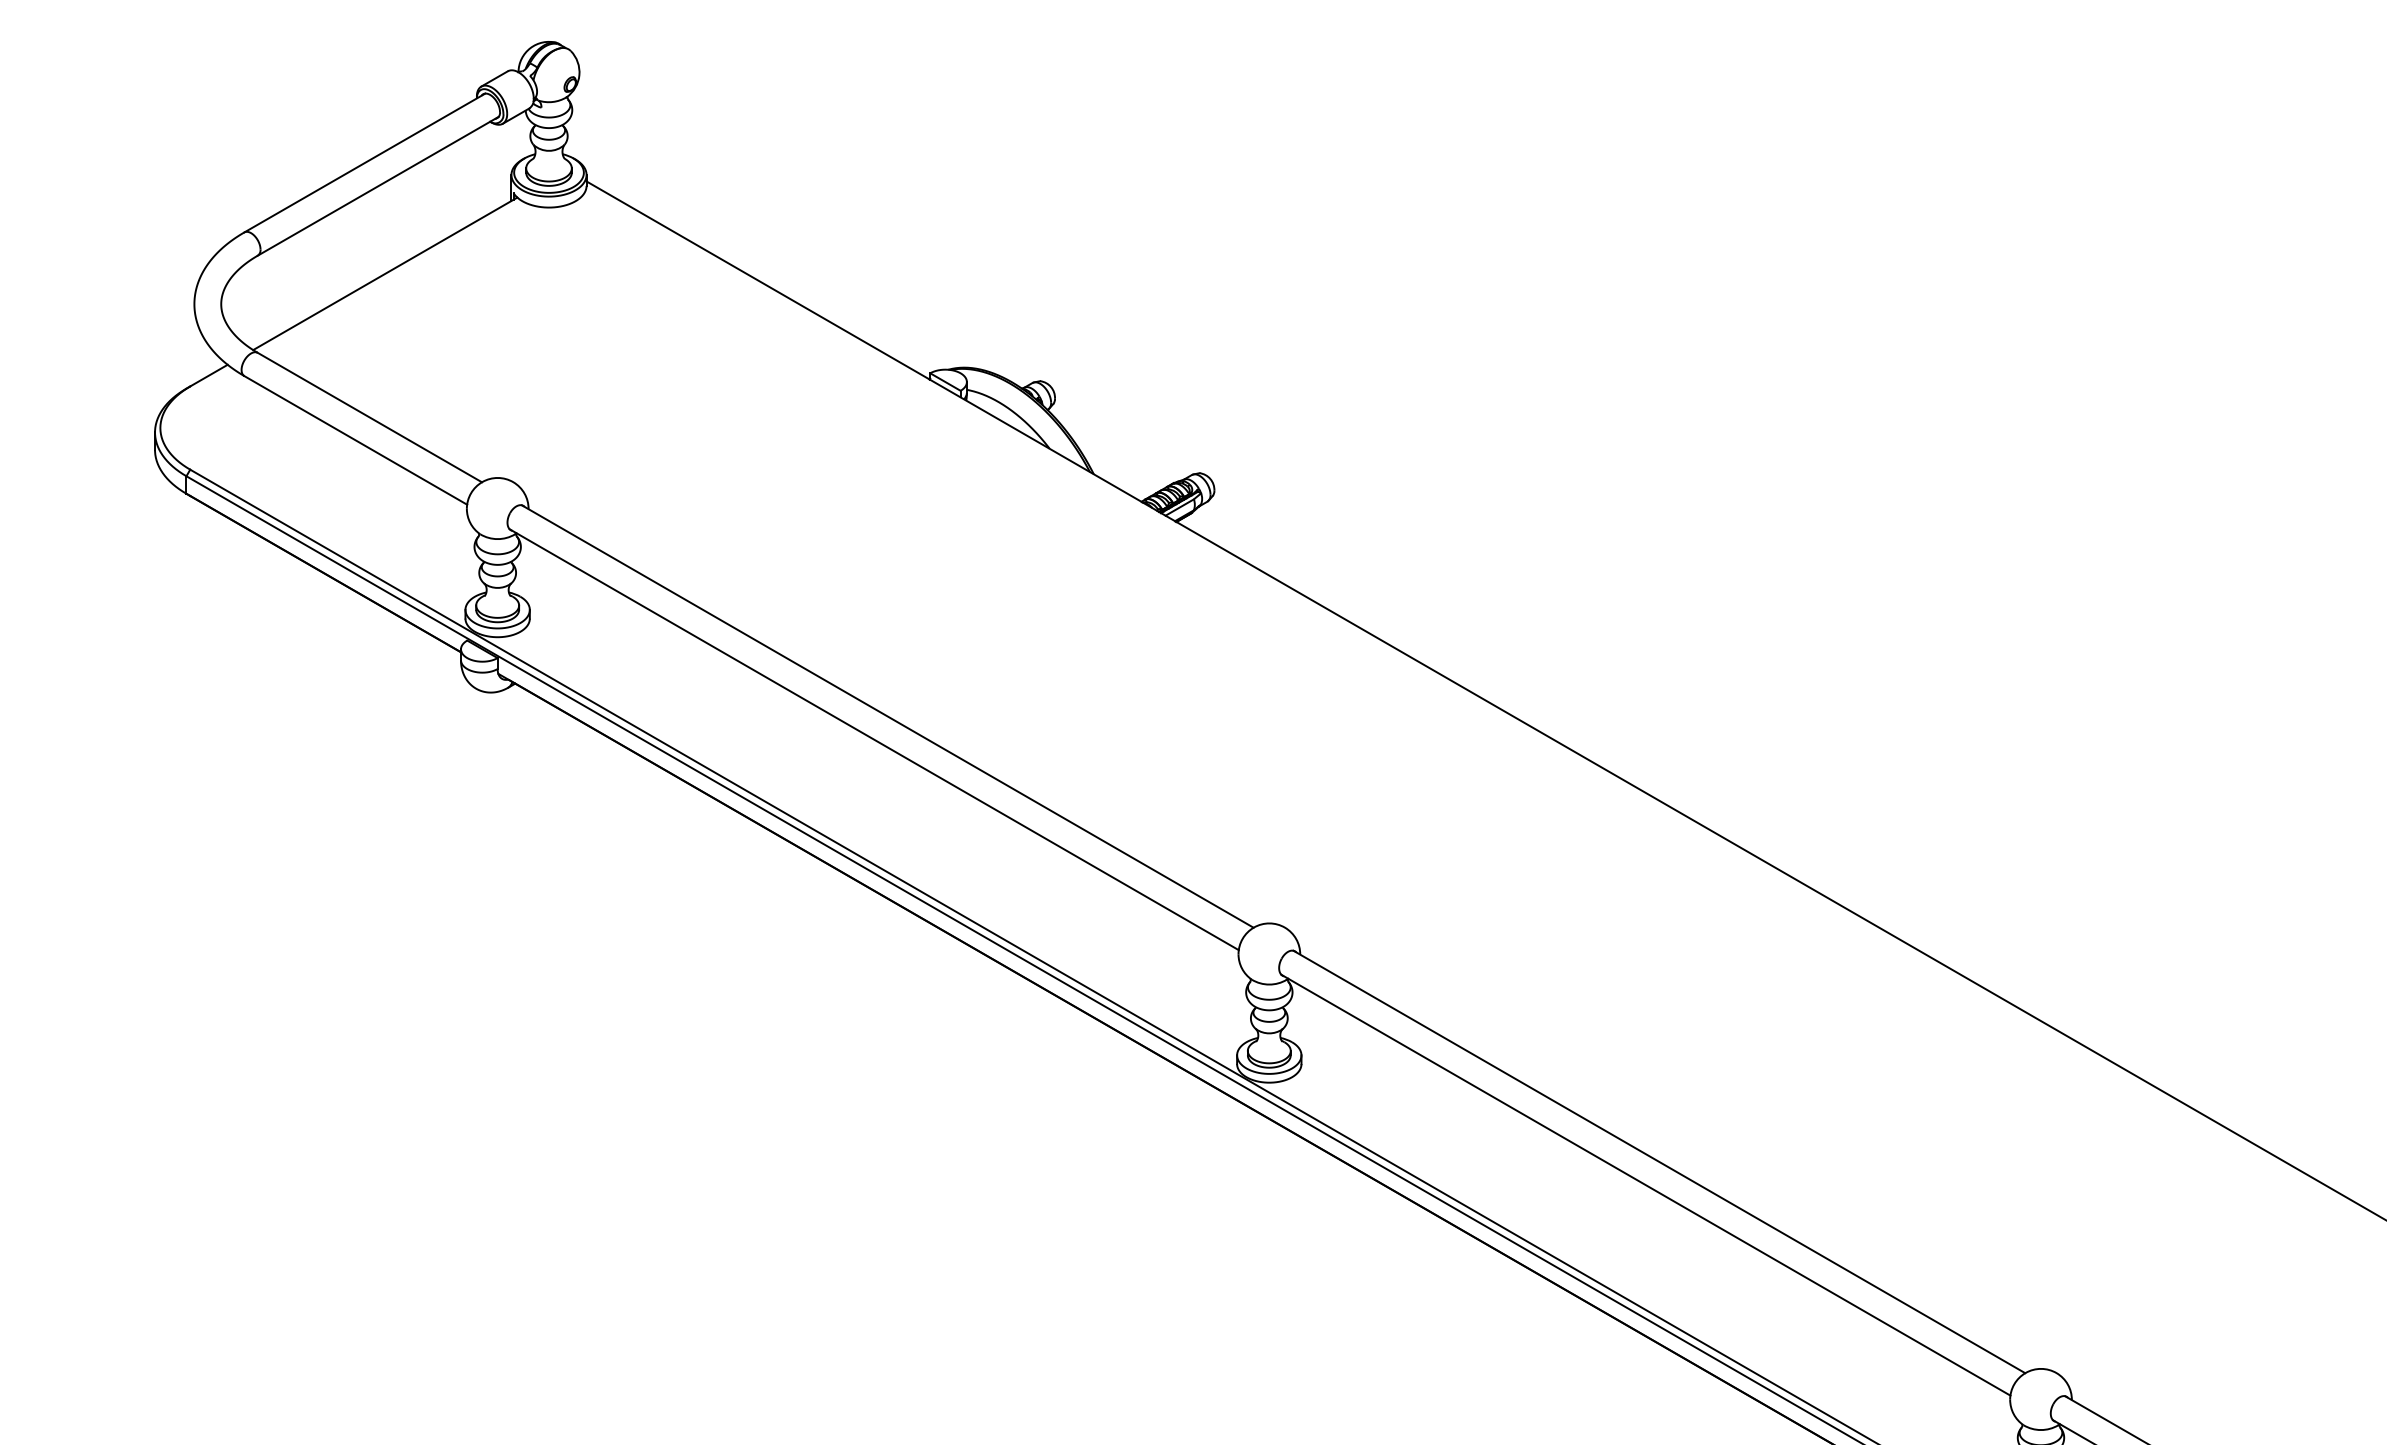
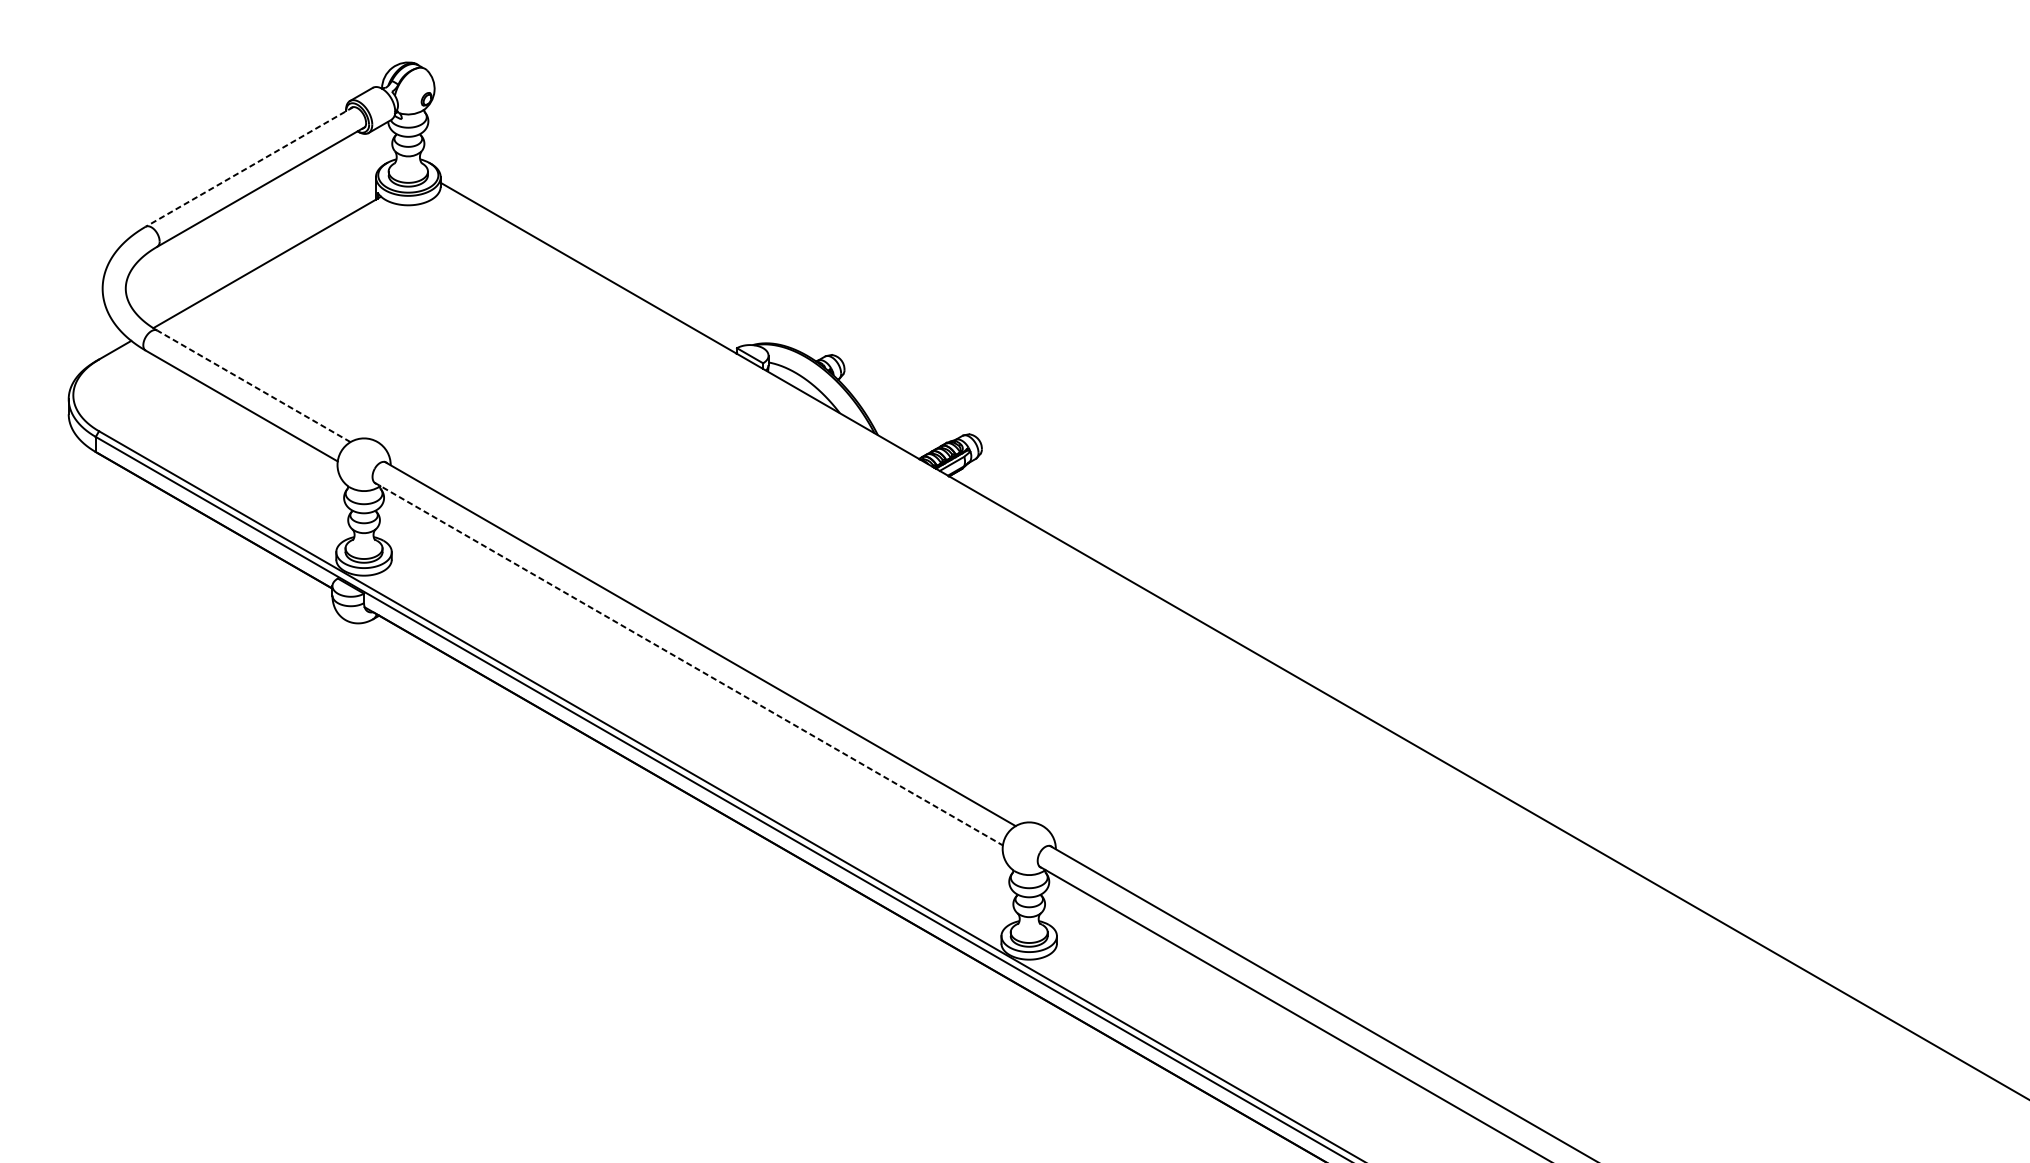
line: (364, 163) -> (249, 167), solid -> dashed
line: (369, 417) -> (253, 386), solid -> dashed
line: (874, 739) -> (688, 663), solid -> dashed

